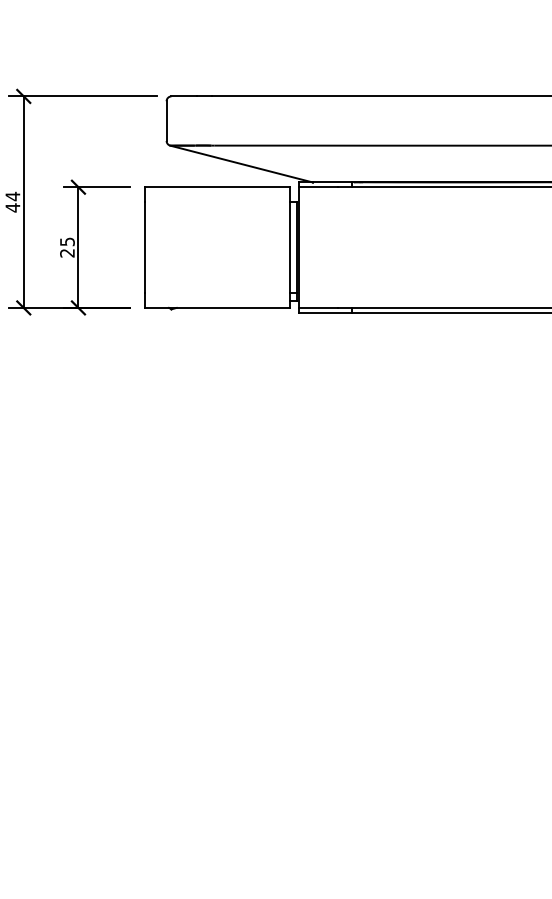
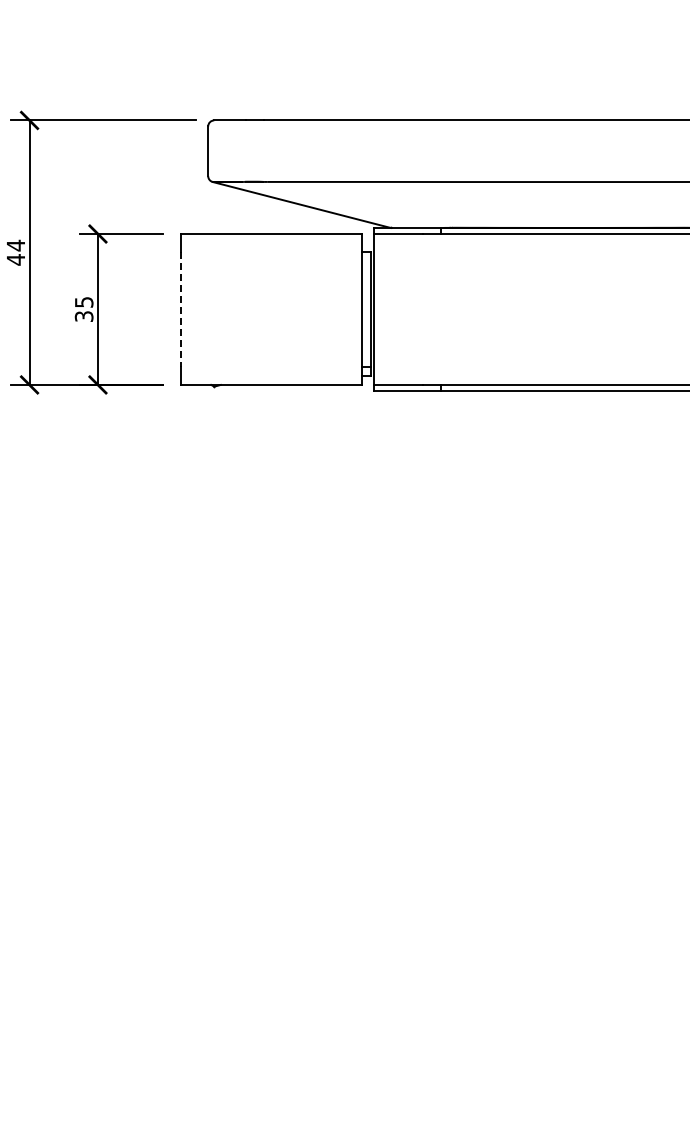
line: (145, 247) -> (181, 309), solid -> dashed
text: (67, 253) -> (84, 316), 25 -> 35

